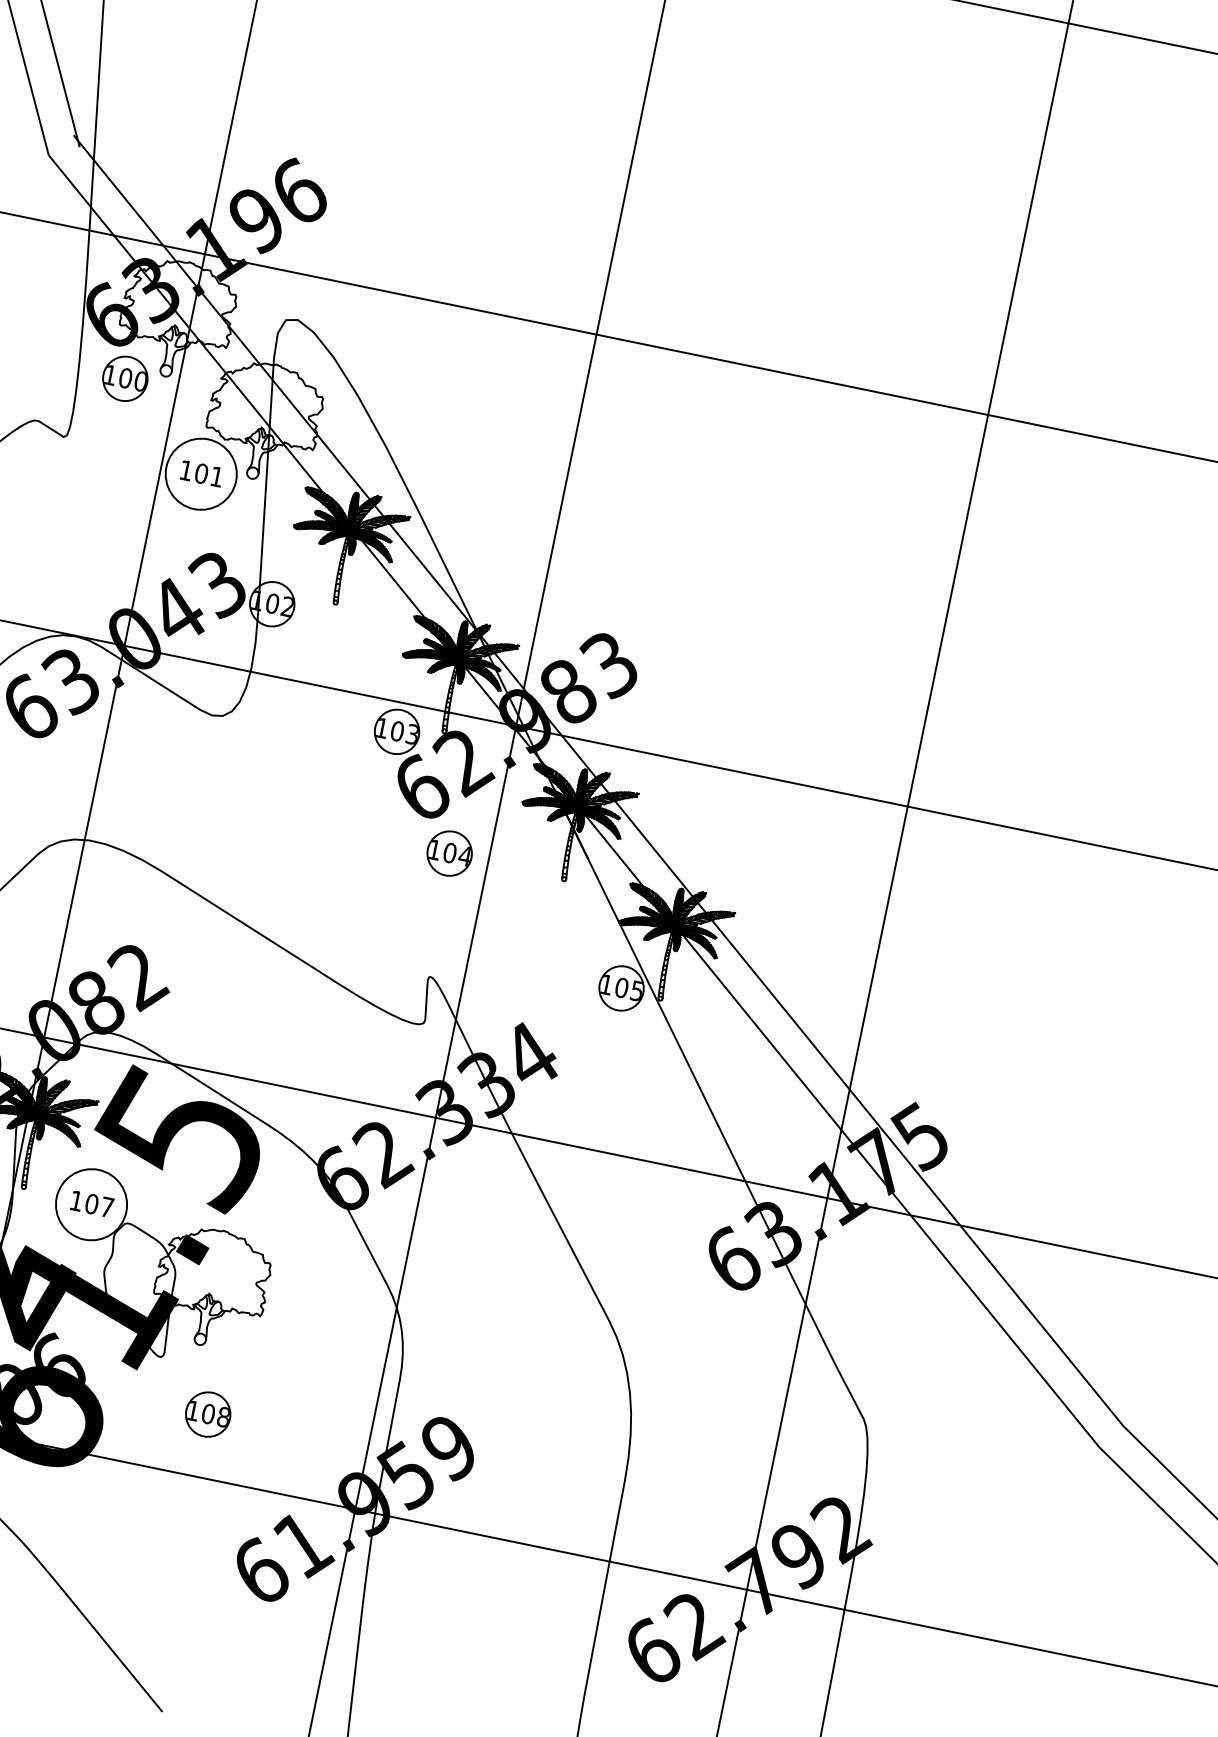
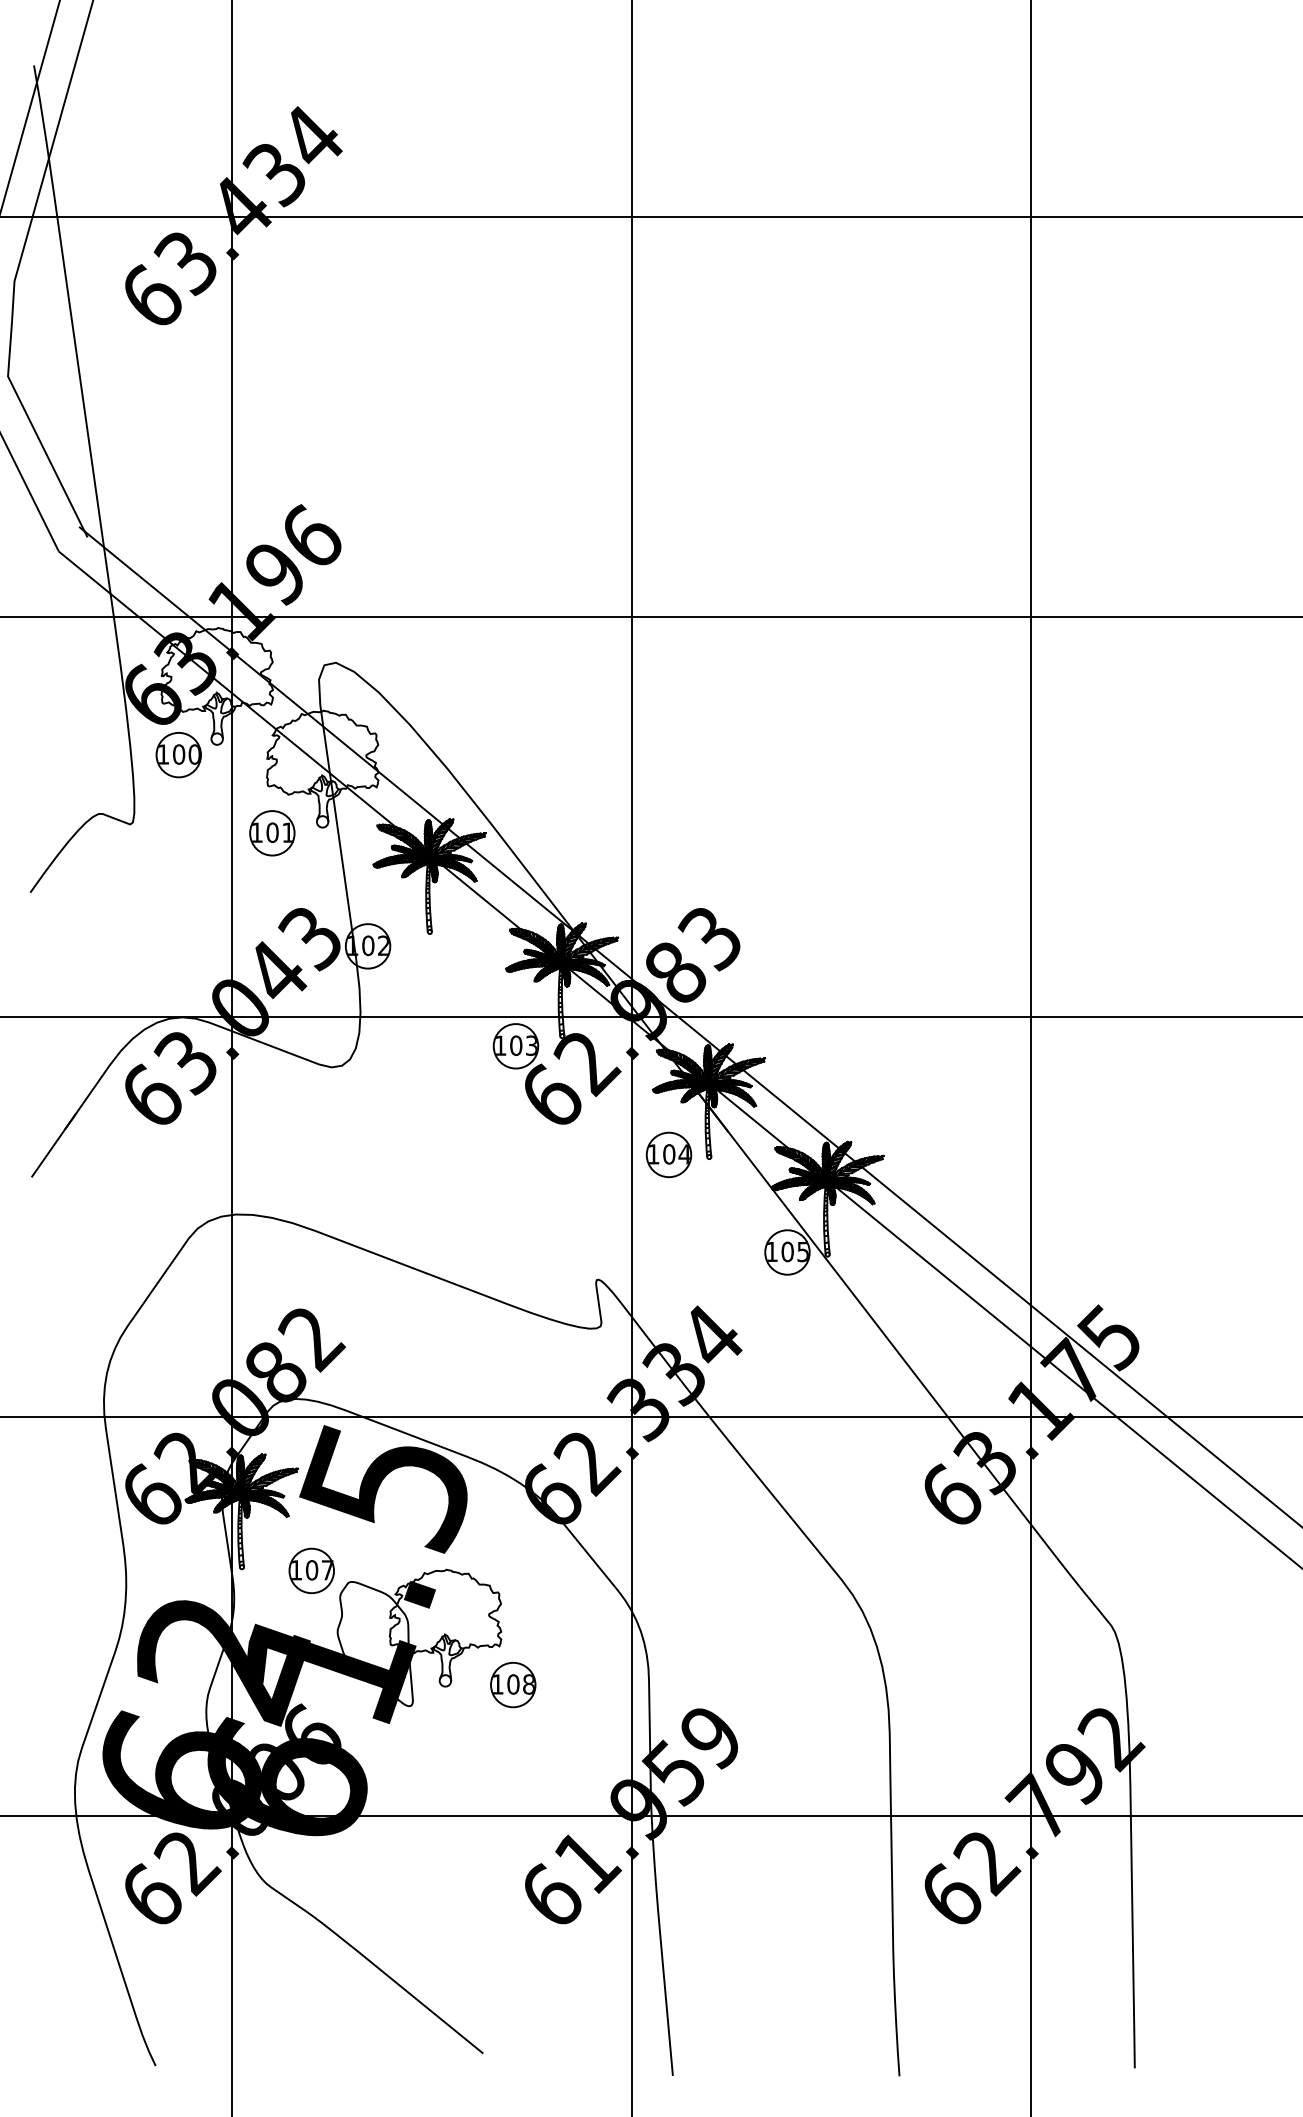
circle: (201, 474) -> (272, 833), size x0.62
part: (449, 853) -> (668, 1154), moved
circle: (91, 1204) -> (311, 1570), size x0.62
part: (208, 1414) -> (513, 1684), moved

